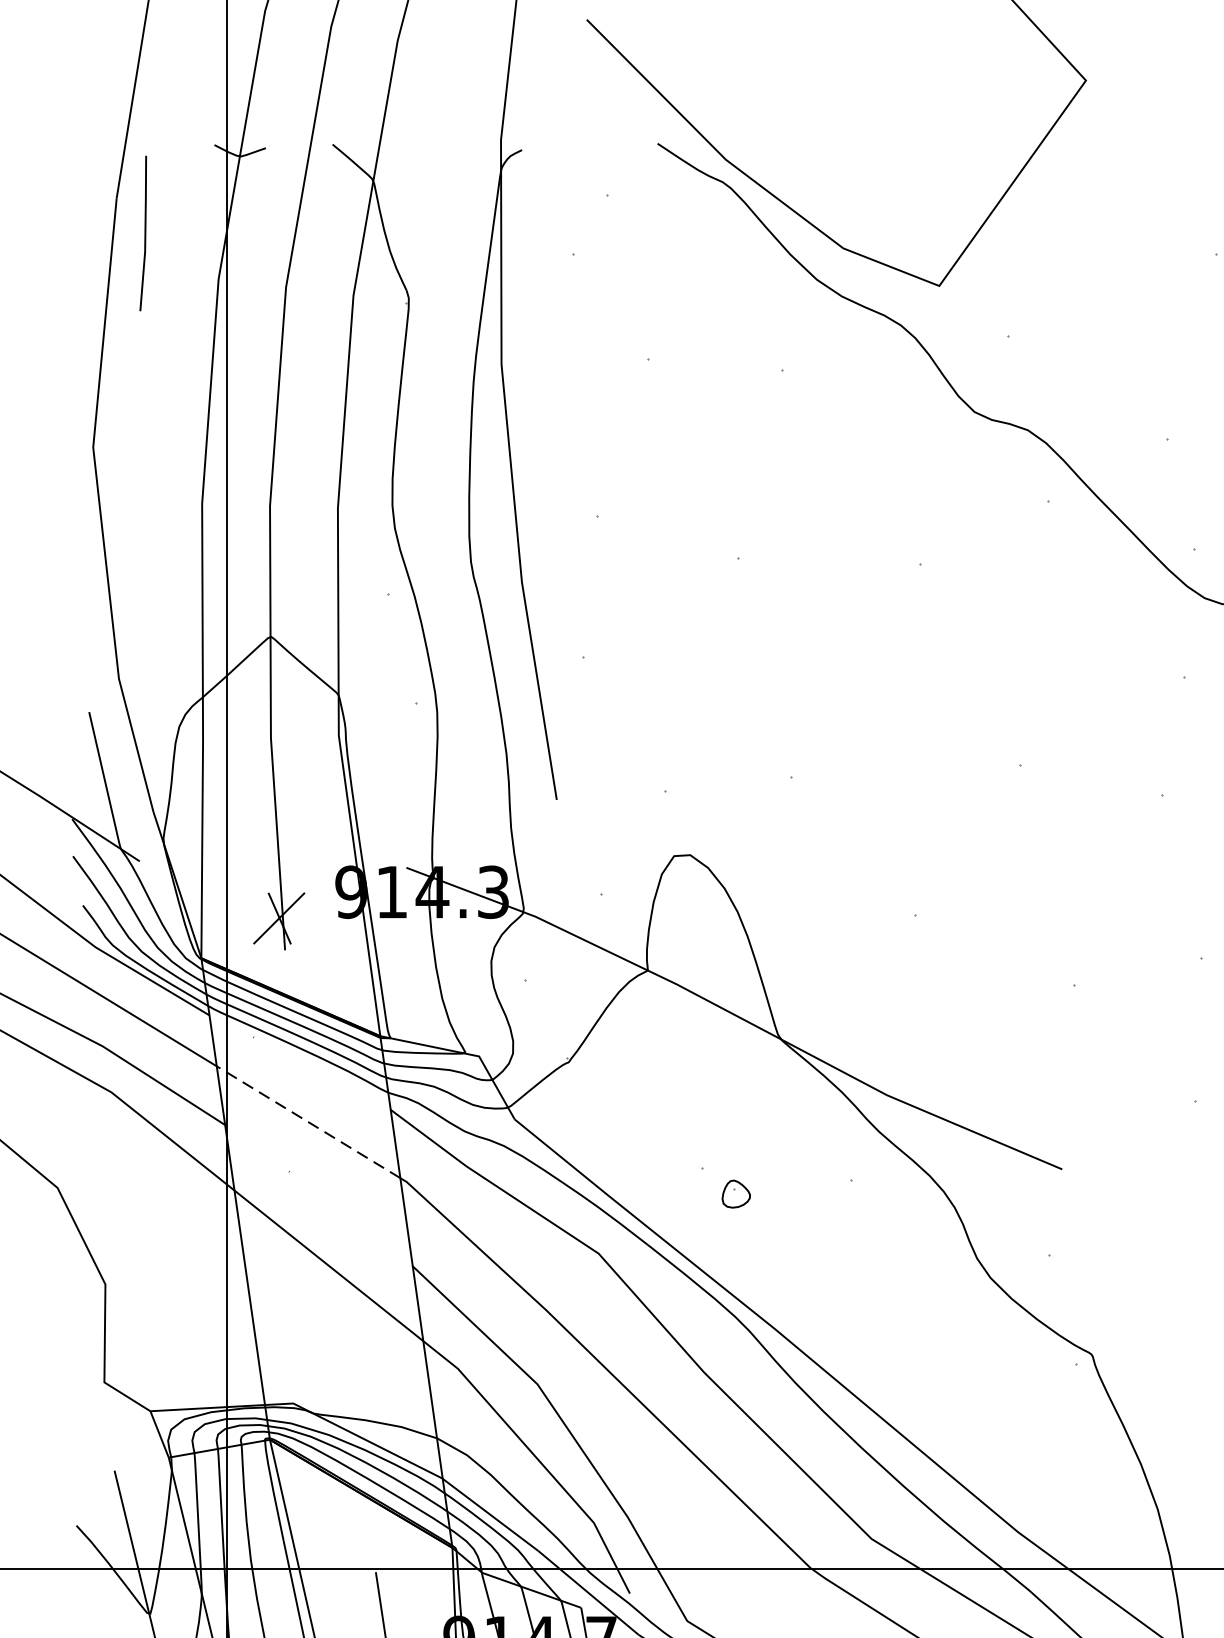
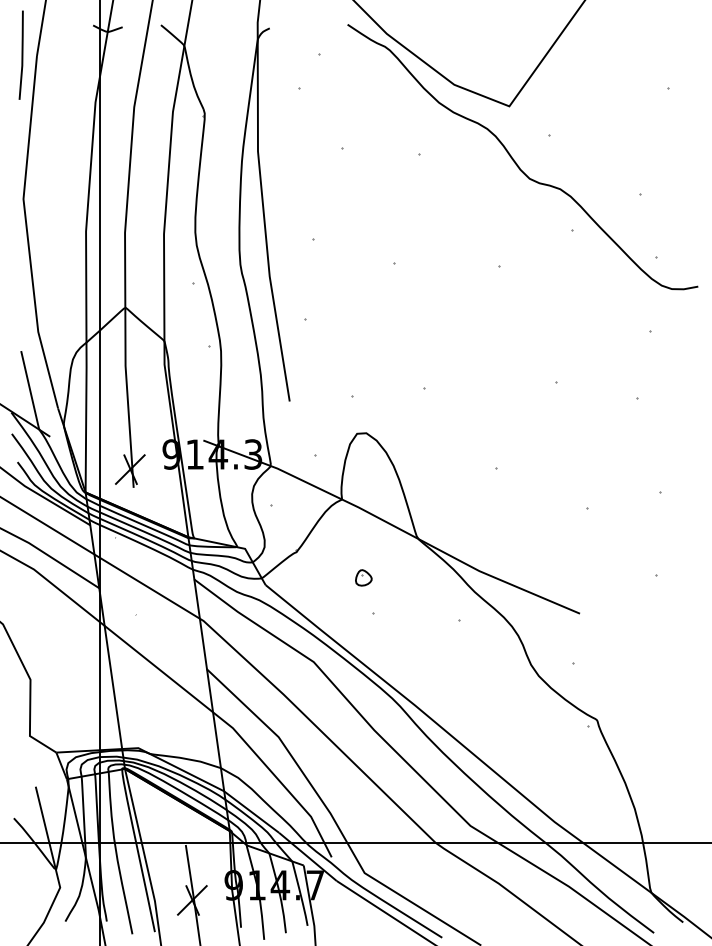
line: (143, 232) -> (21, 54), moved
line: (309, 1122) -> (147, 586), dashed -> solid
part: (735, 1193) -> (363, 577), moved

